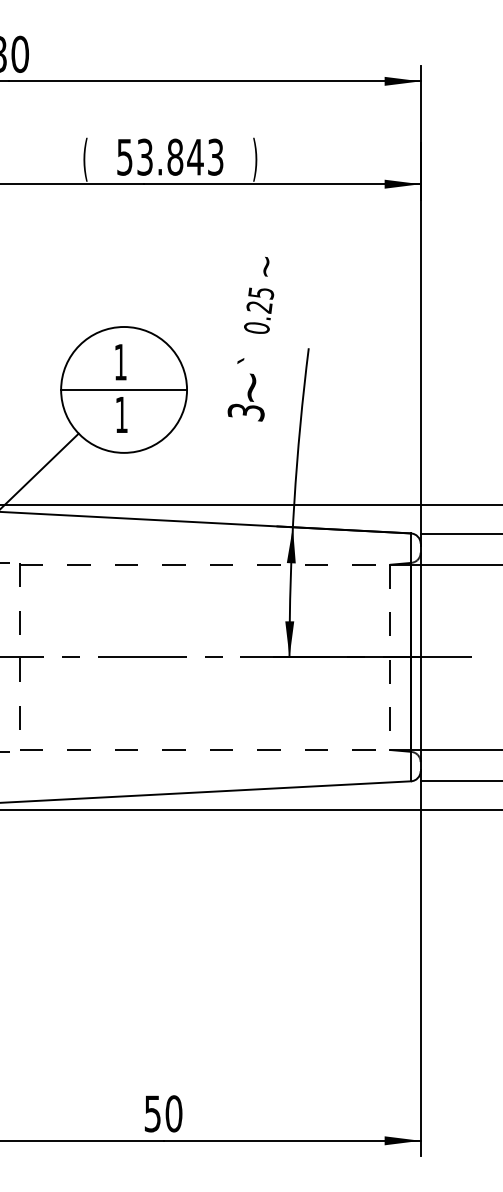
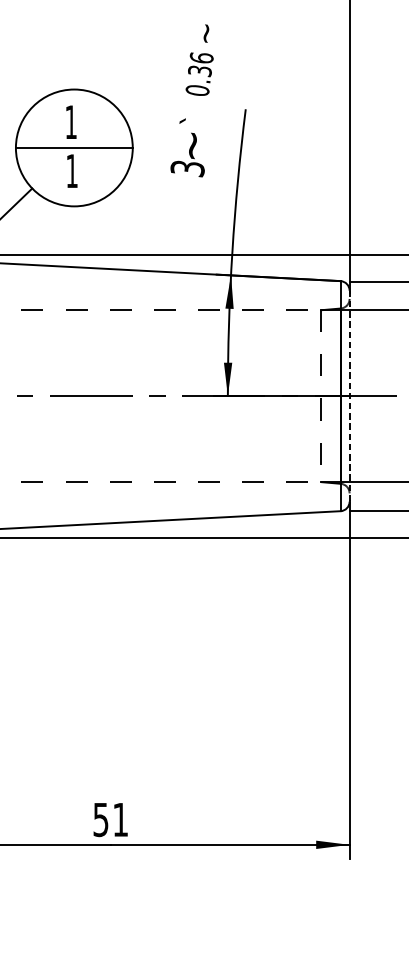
text: (260, 300) -> (200, 64), 0.25 -> 0.36
line: (420, 657) -> (349, 396), solid -> dashed
text: (173, 1113) -> (120, 819), 50 -> 51

